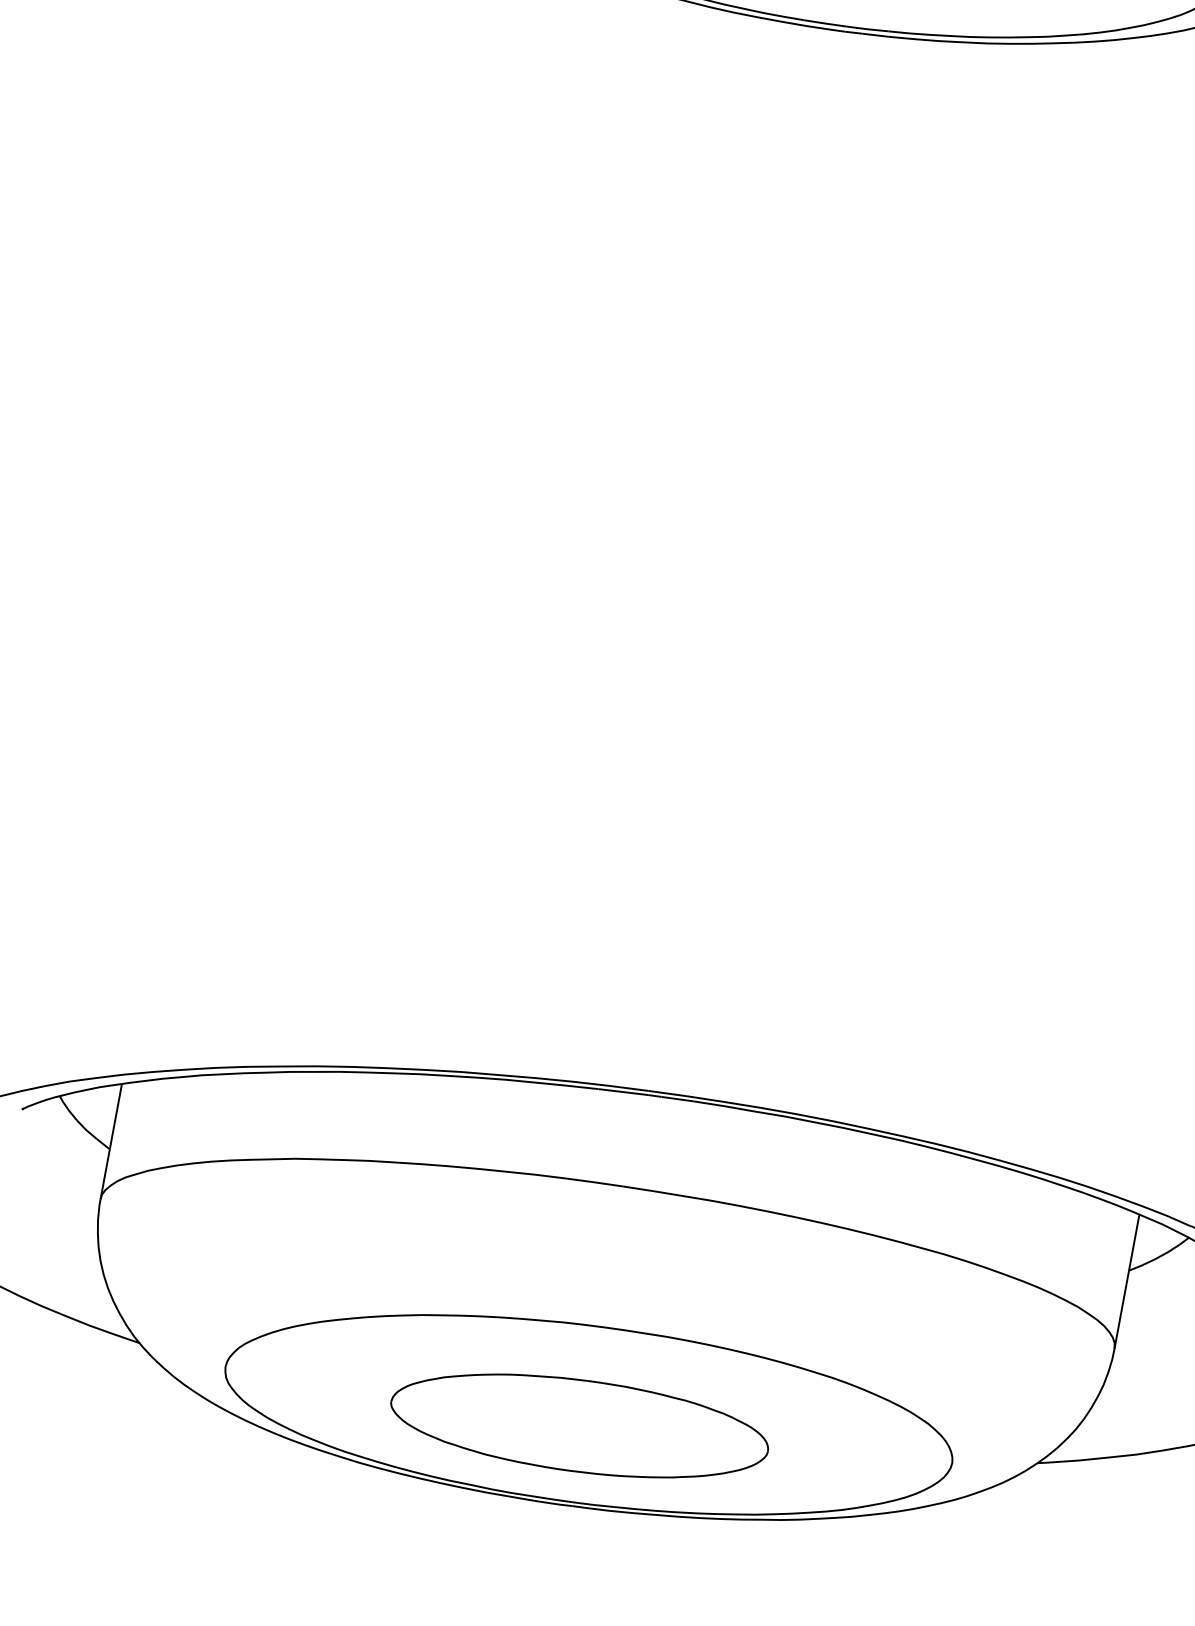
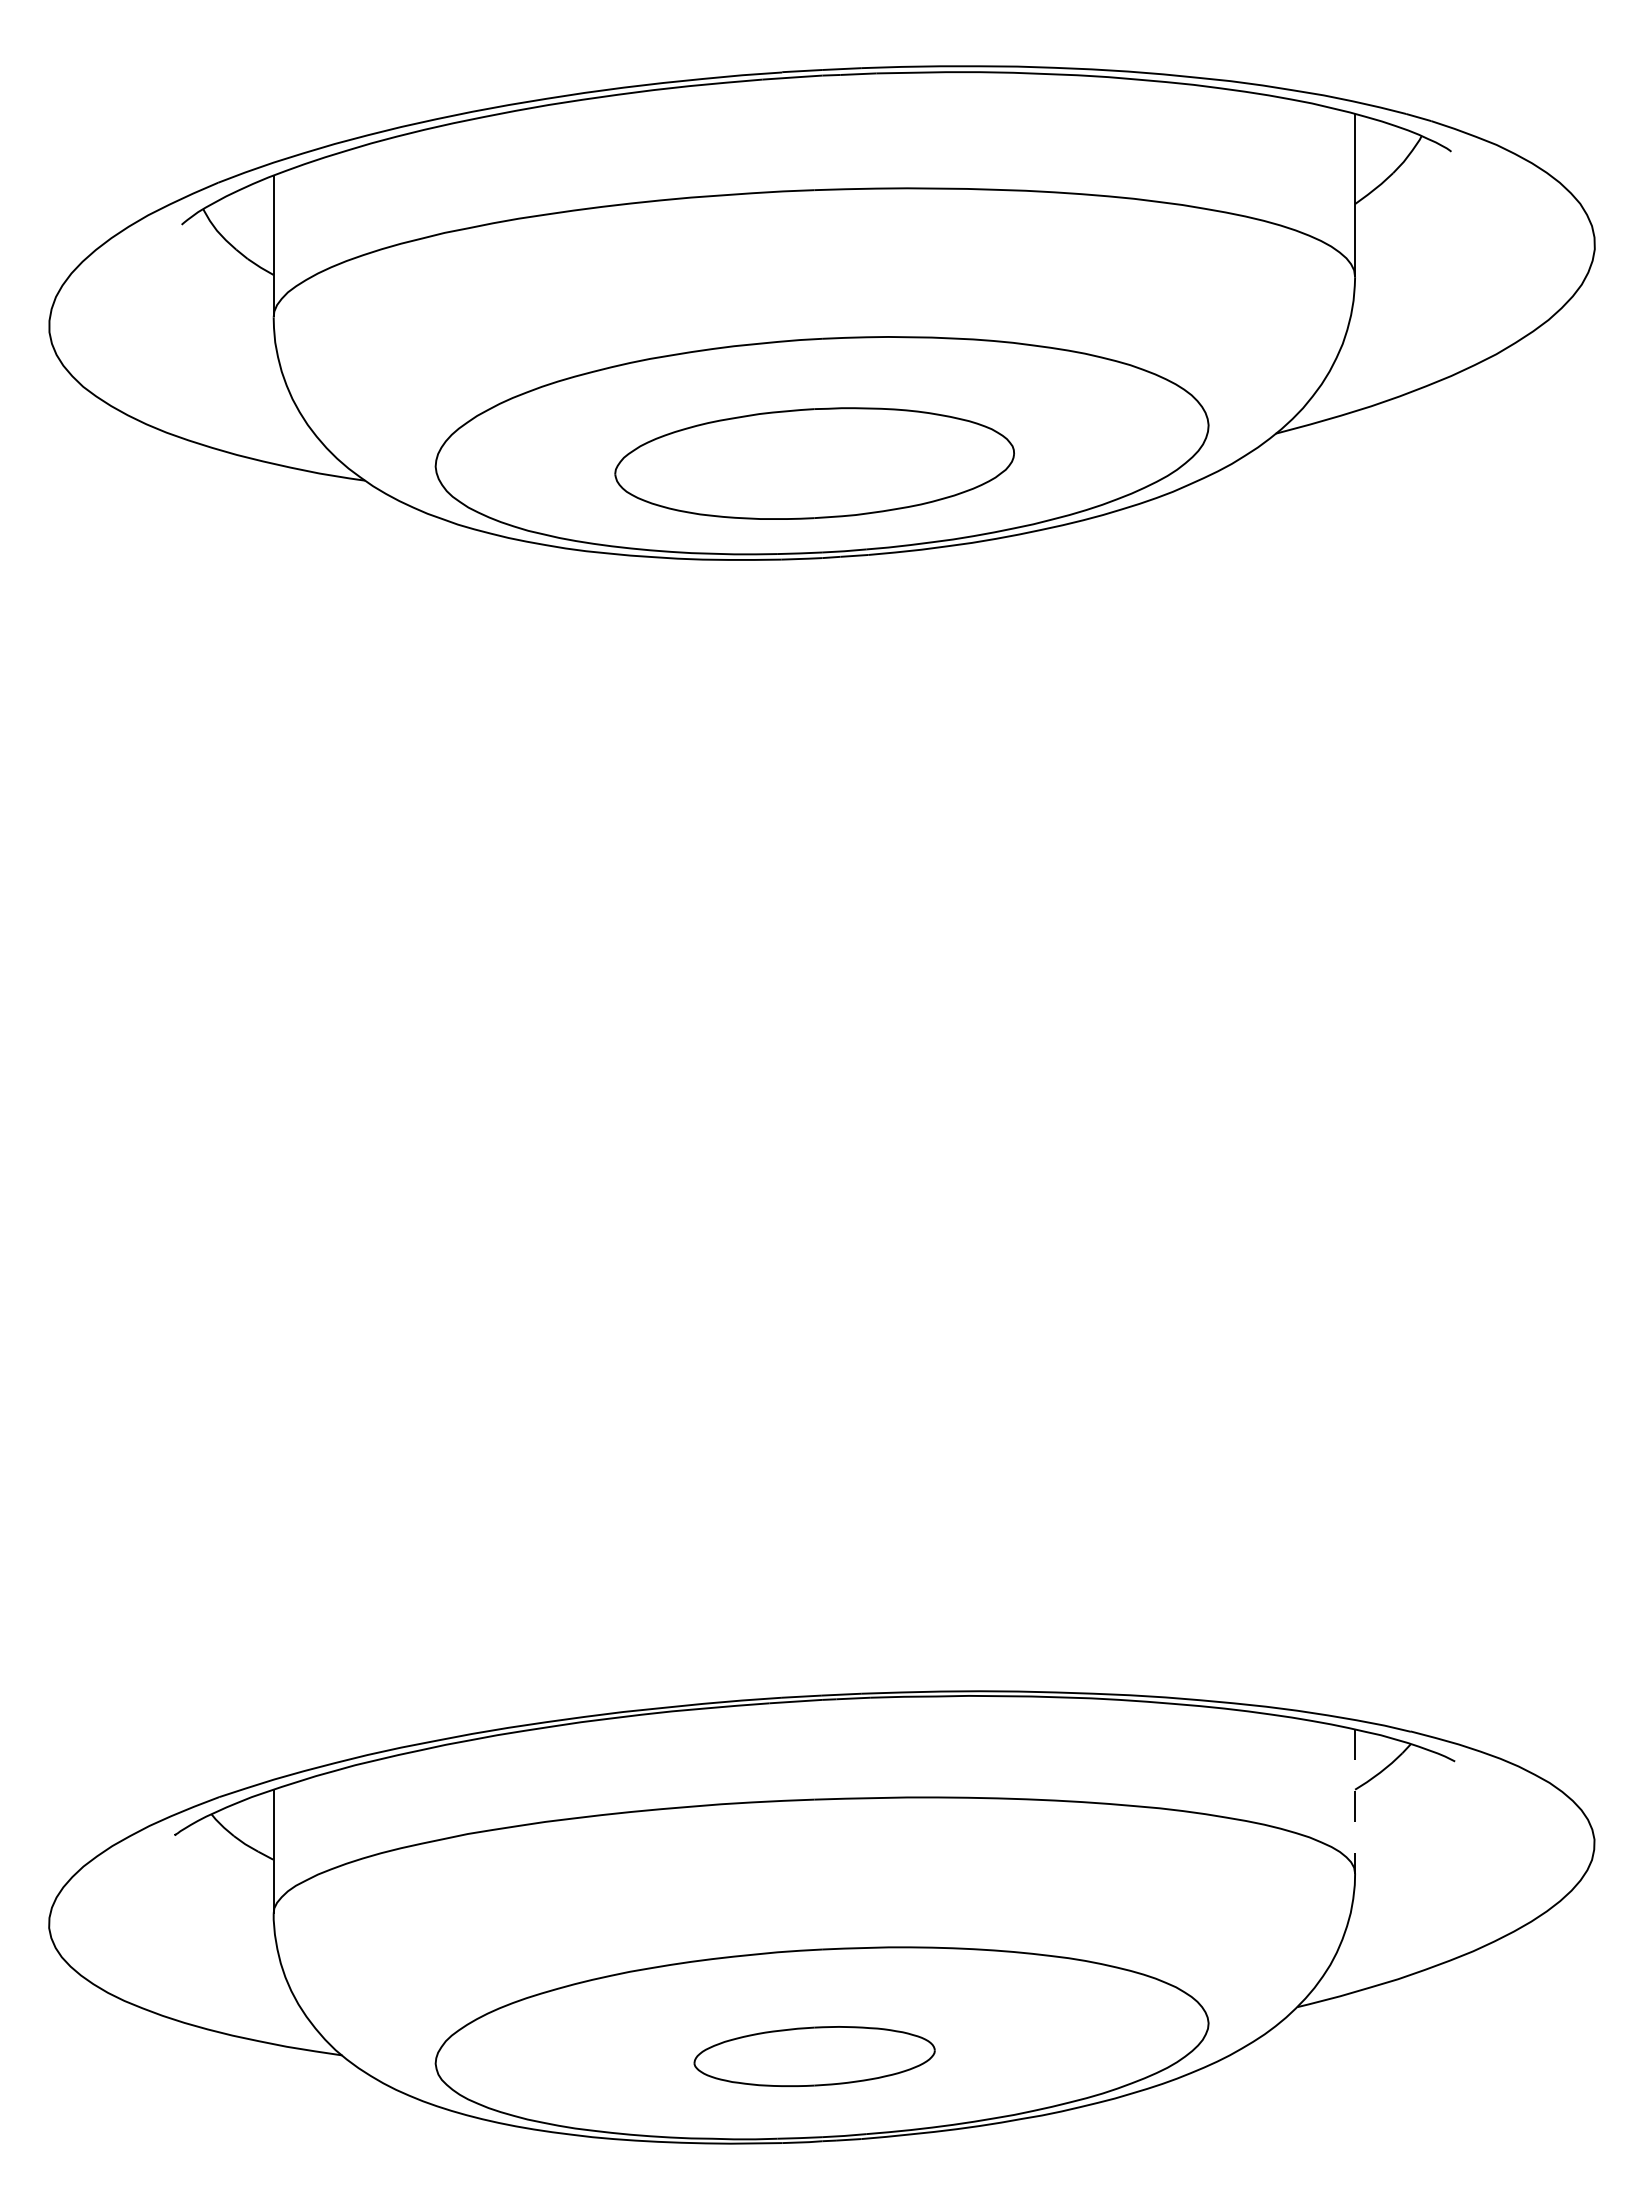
line: (1127, 1281) -> (1355, 1801), solid -> dashed
part: (579, 1425) -> (814, 2056), size x0.6

